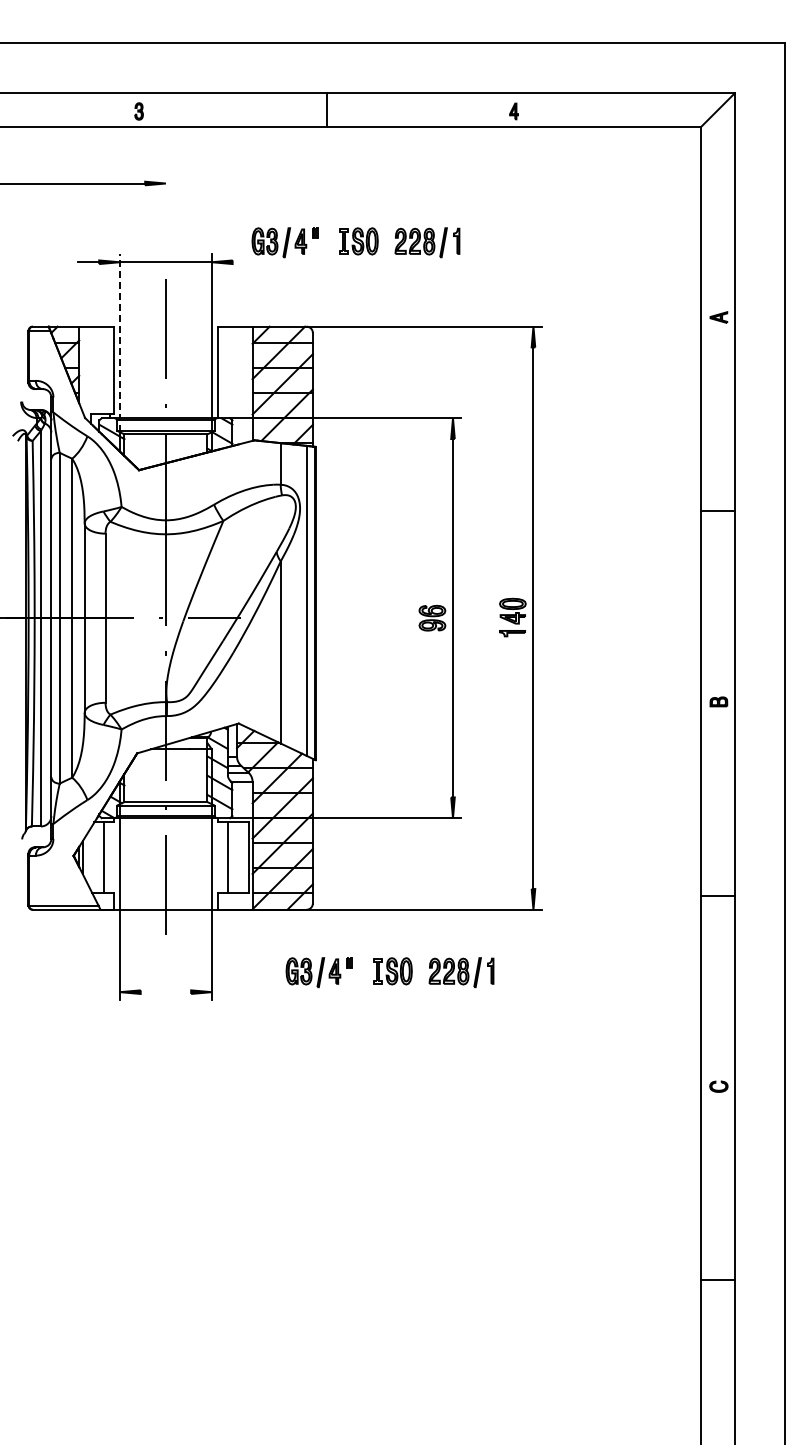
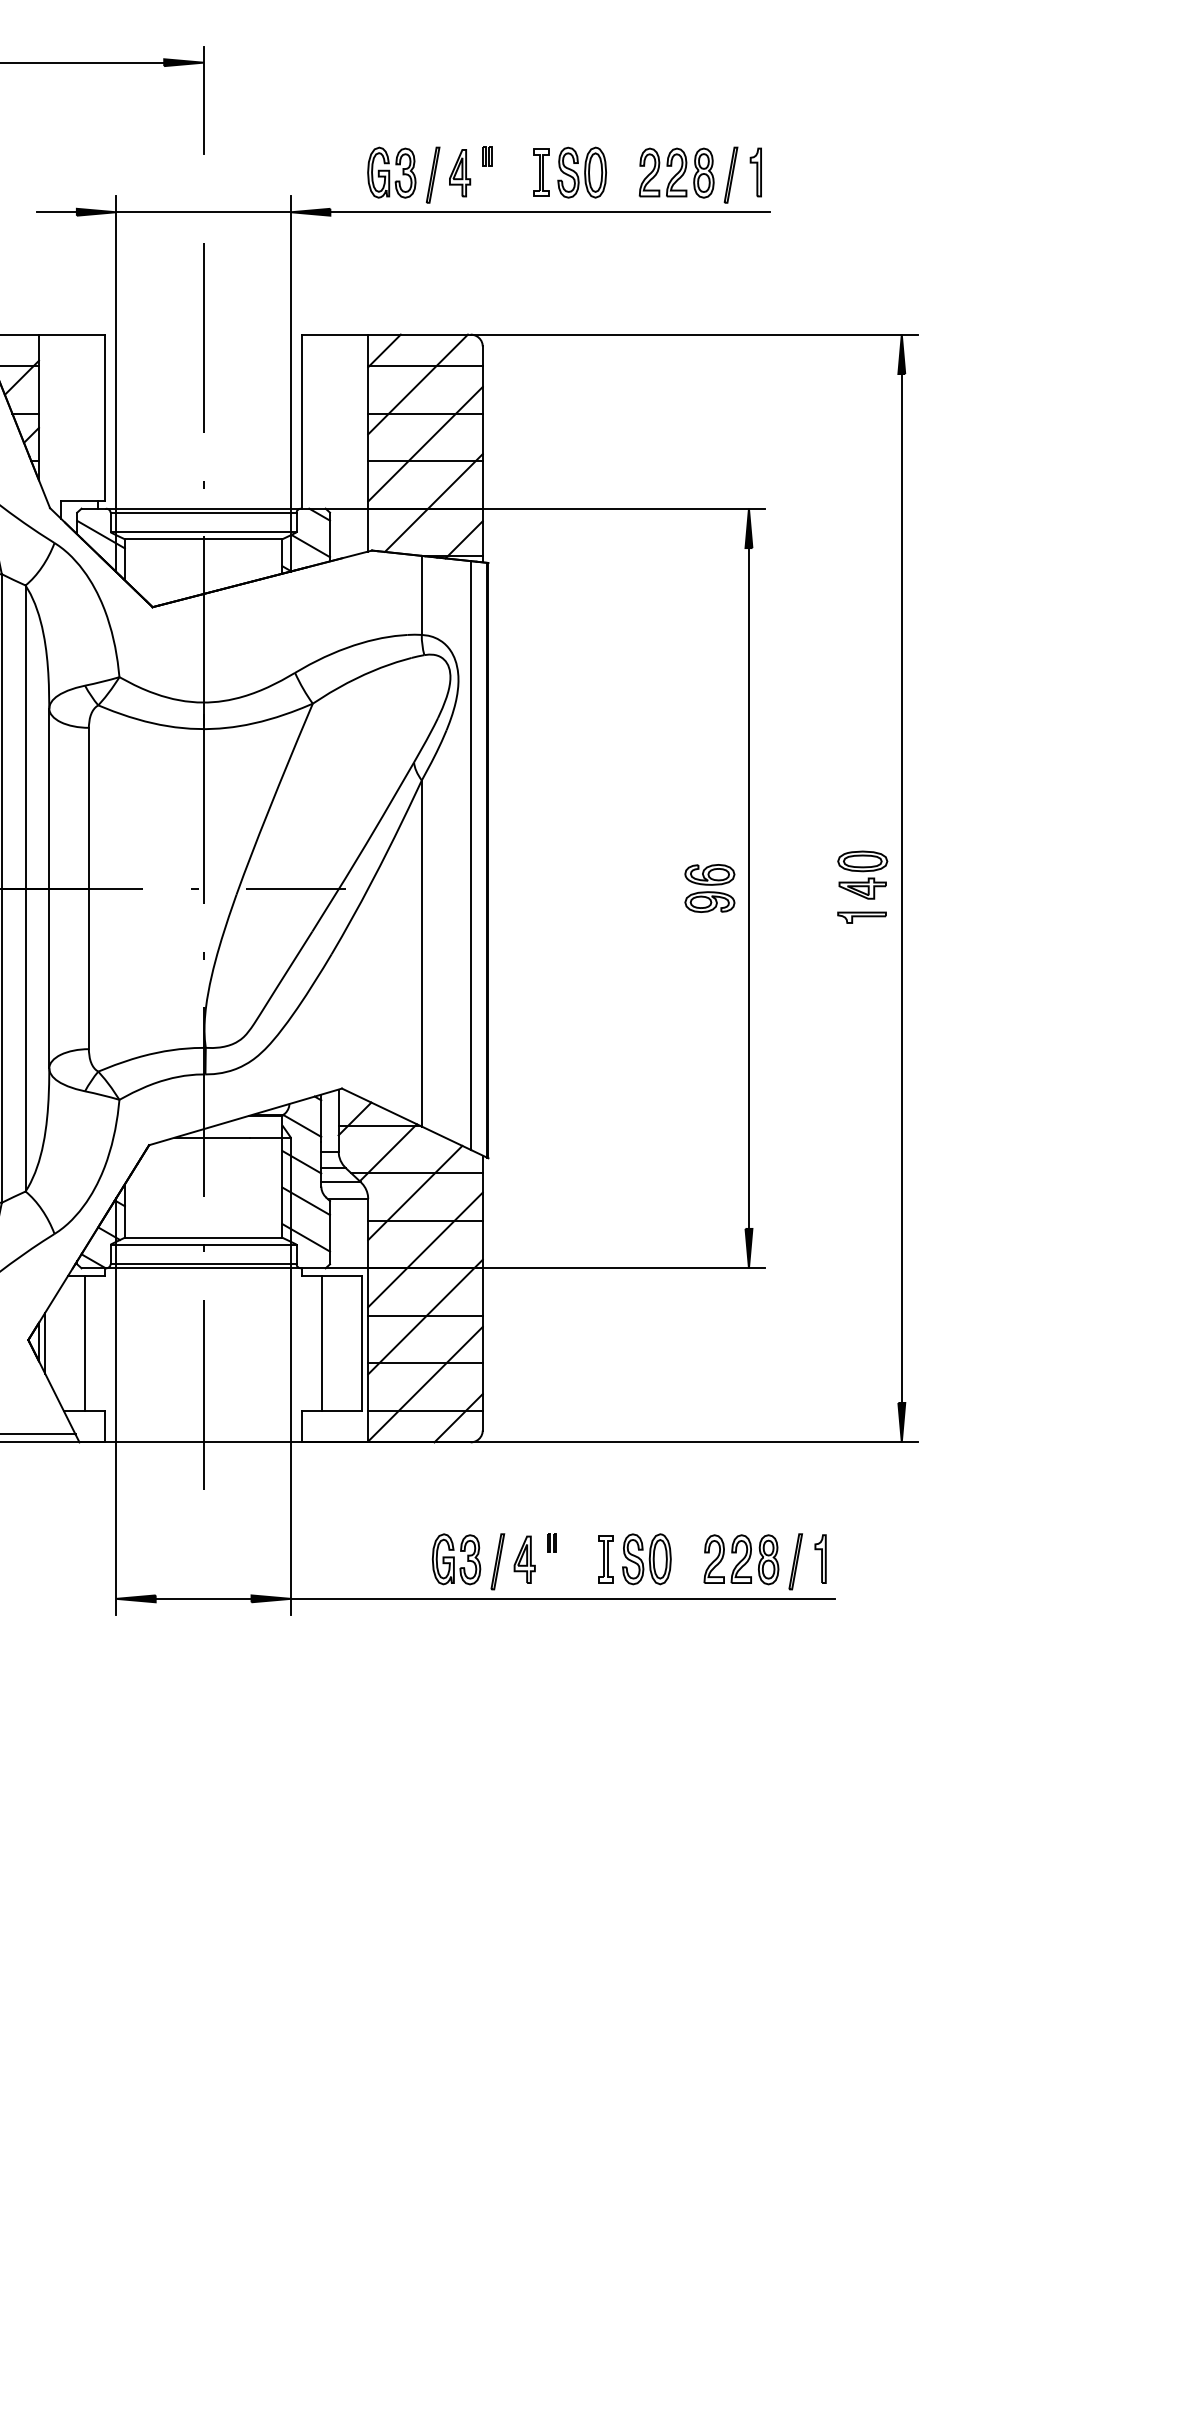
line: (165, 203) -> (202, 100), added
line: (348, 262) -> (550, 212), added
line: (119, 342) -> (115, 364), dashed -> solid
line: (165, 992) -> (202, 1599), added
line: (354, 992) -> (561, 1599), added

